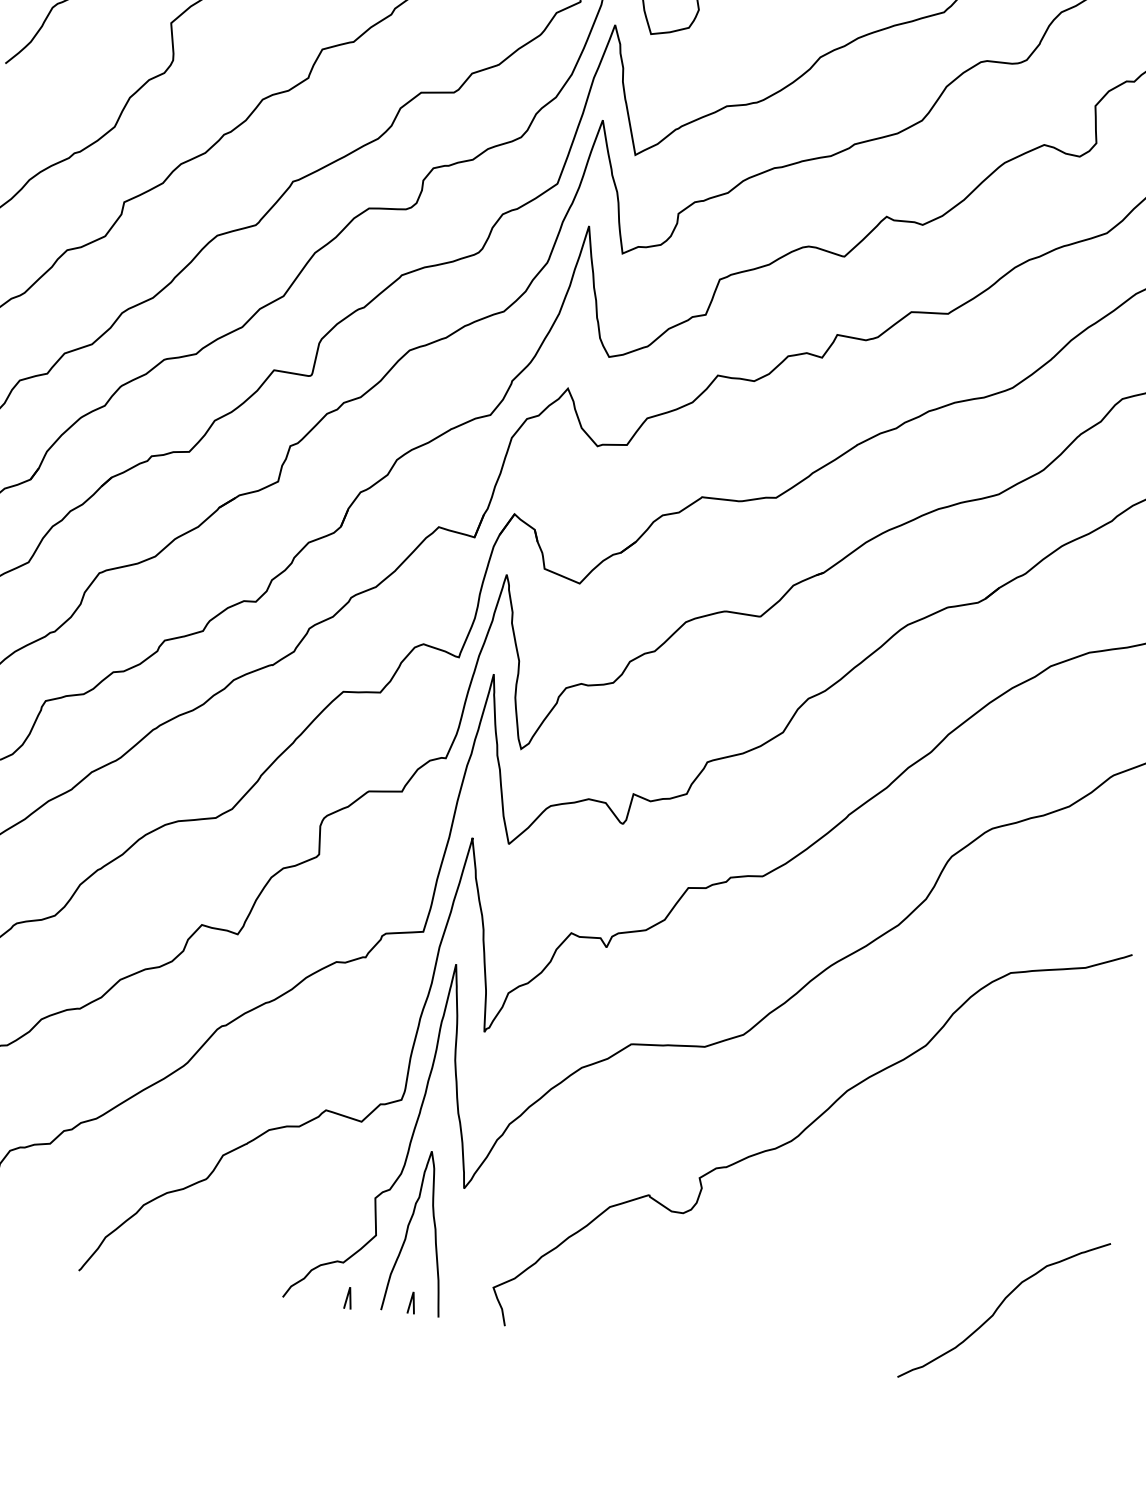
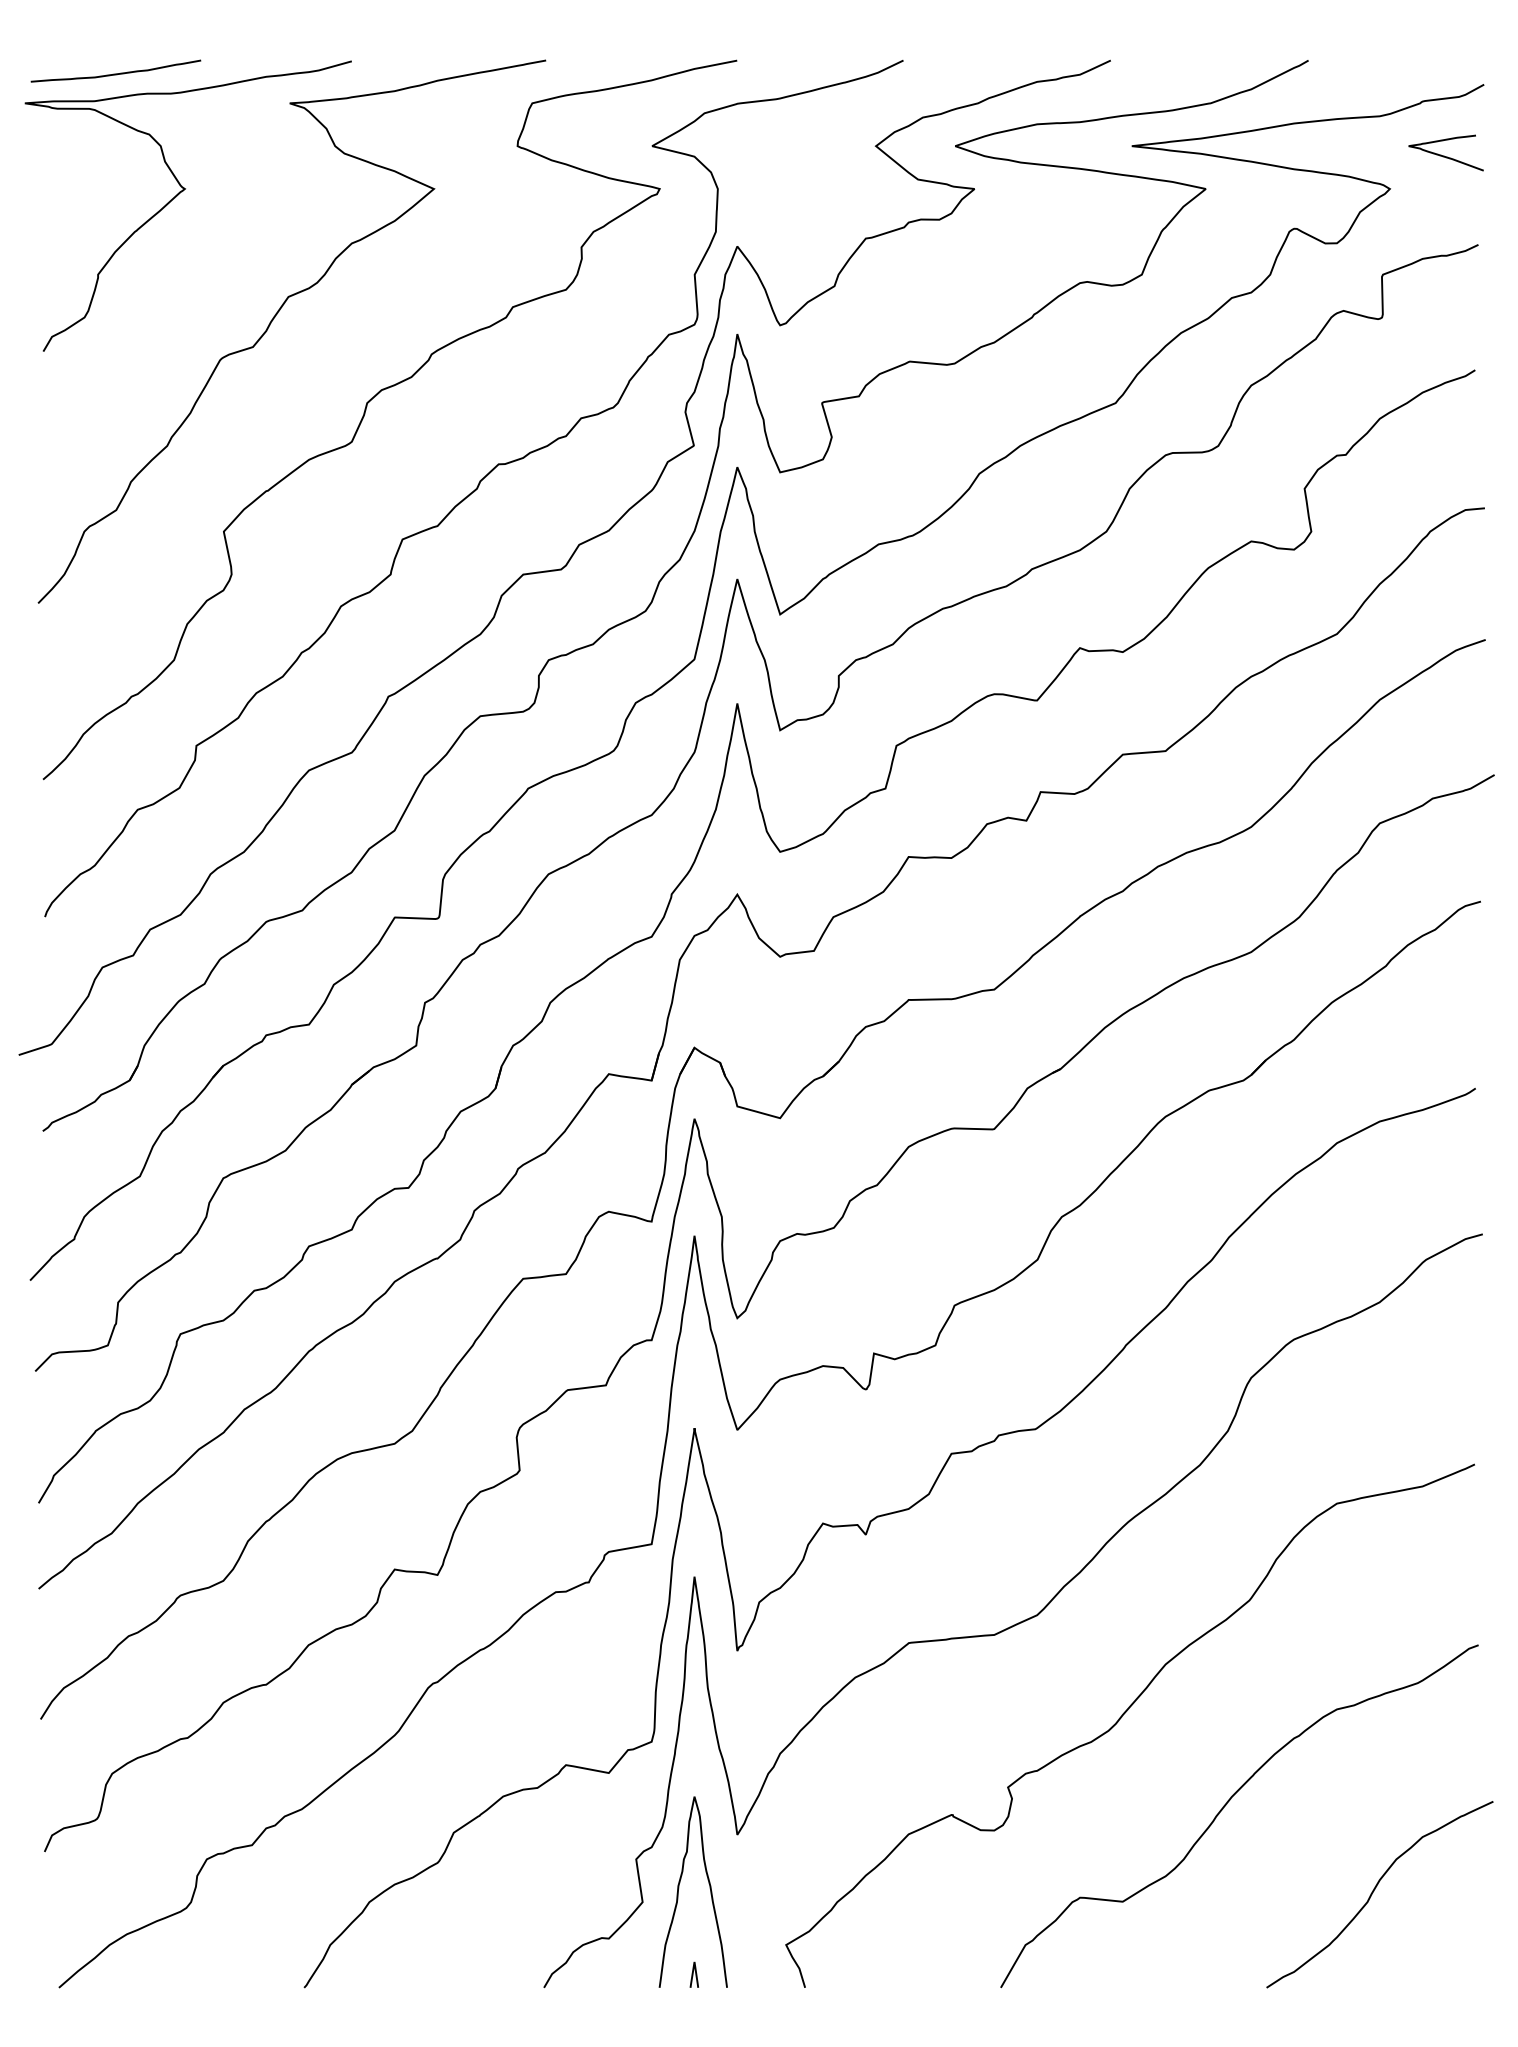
curve: (884, 1216) -> (1227, 1804), added
line: (347, 1297) -> (619, 1978), removed

